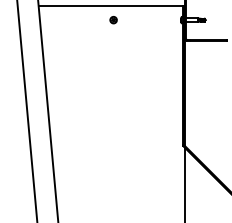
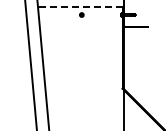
line: (109, 5) -> (79, 6), solid -> dashed

